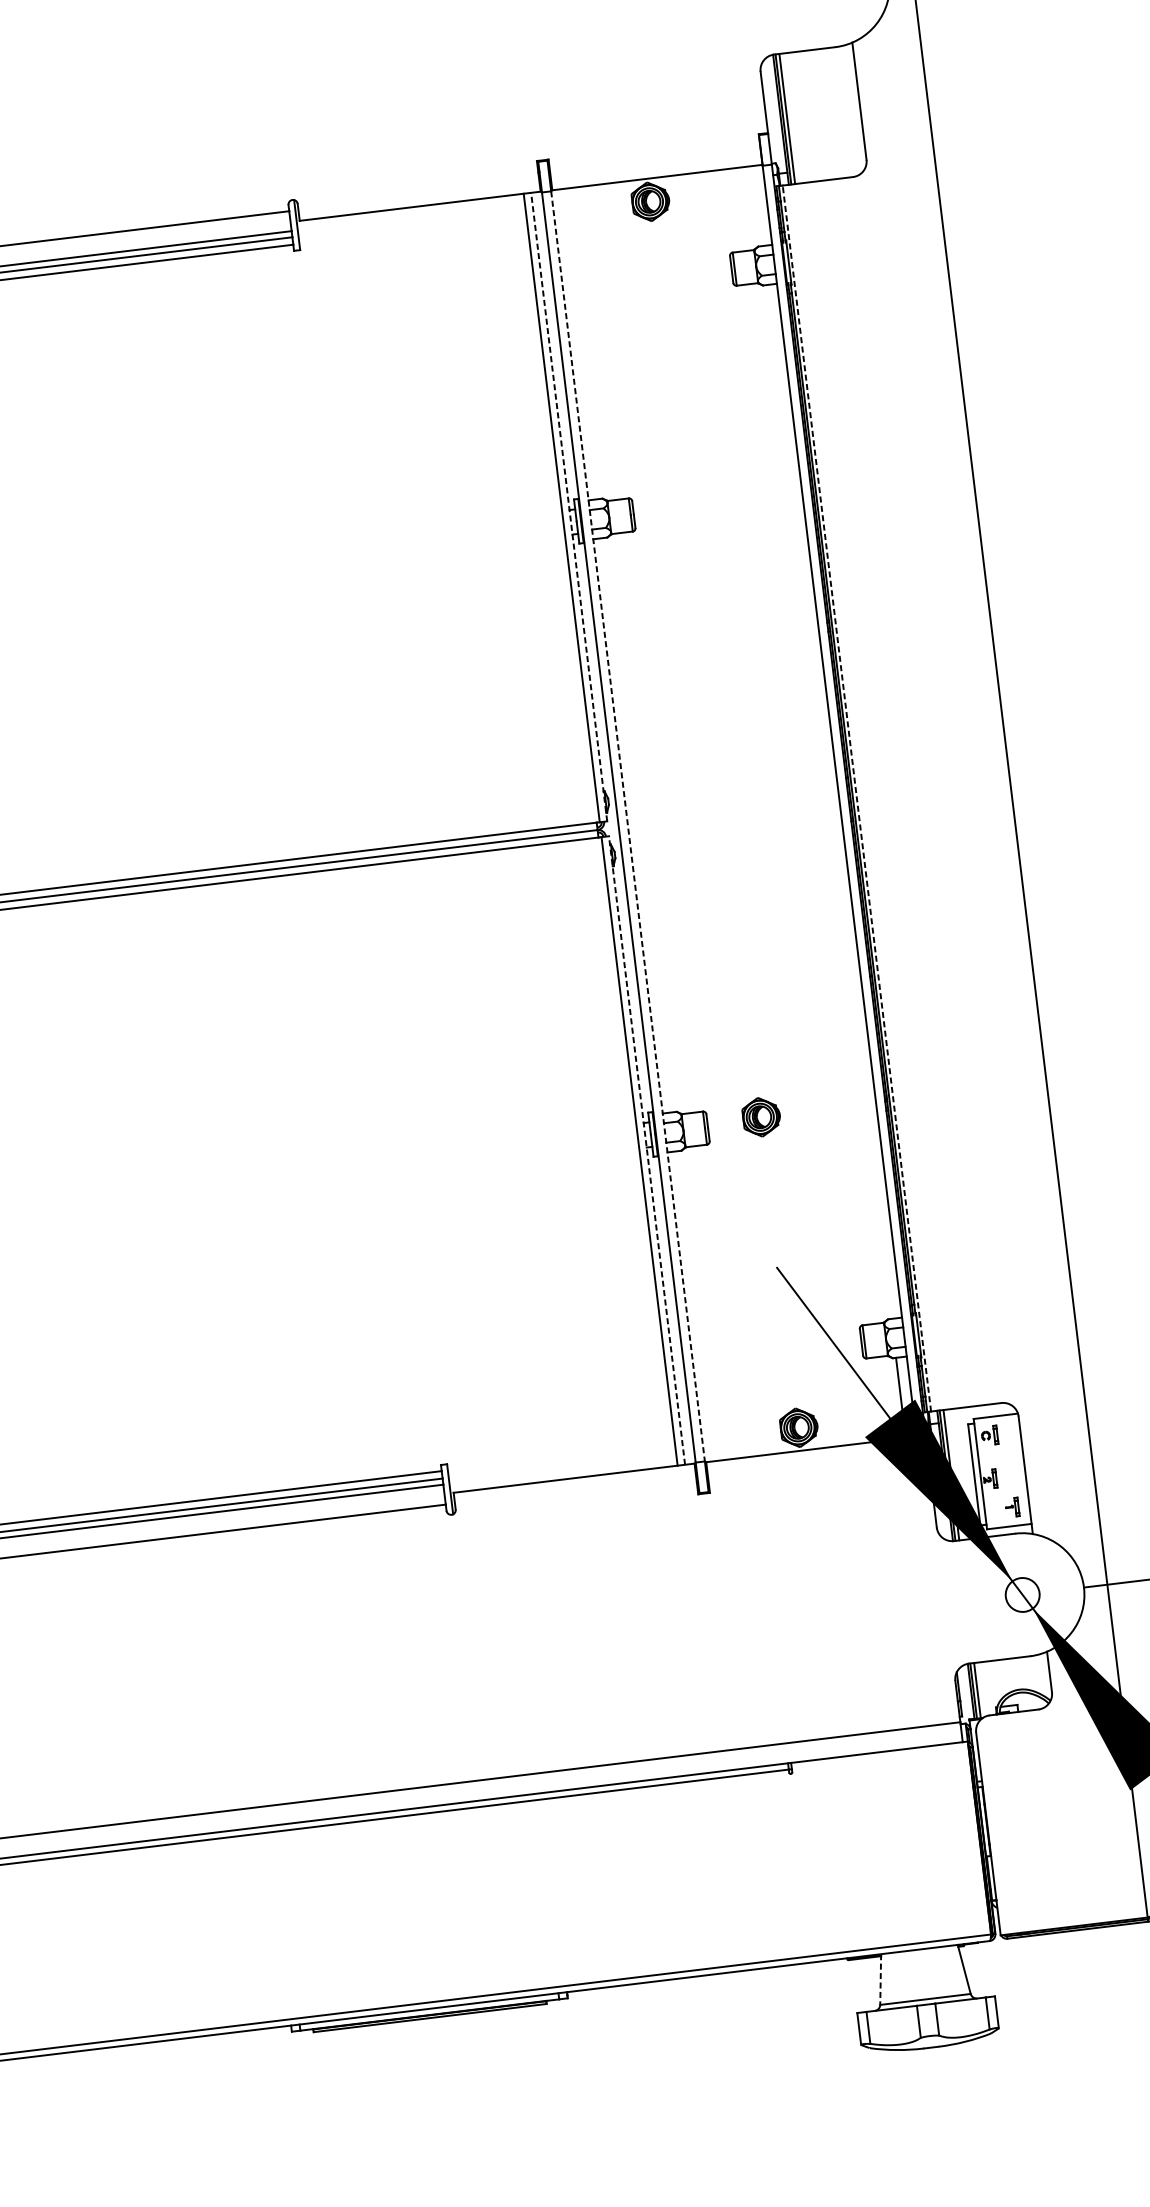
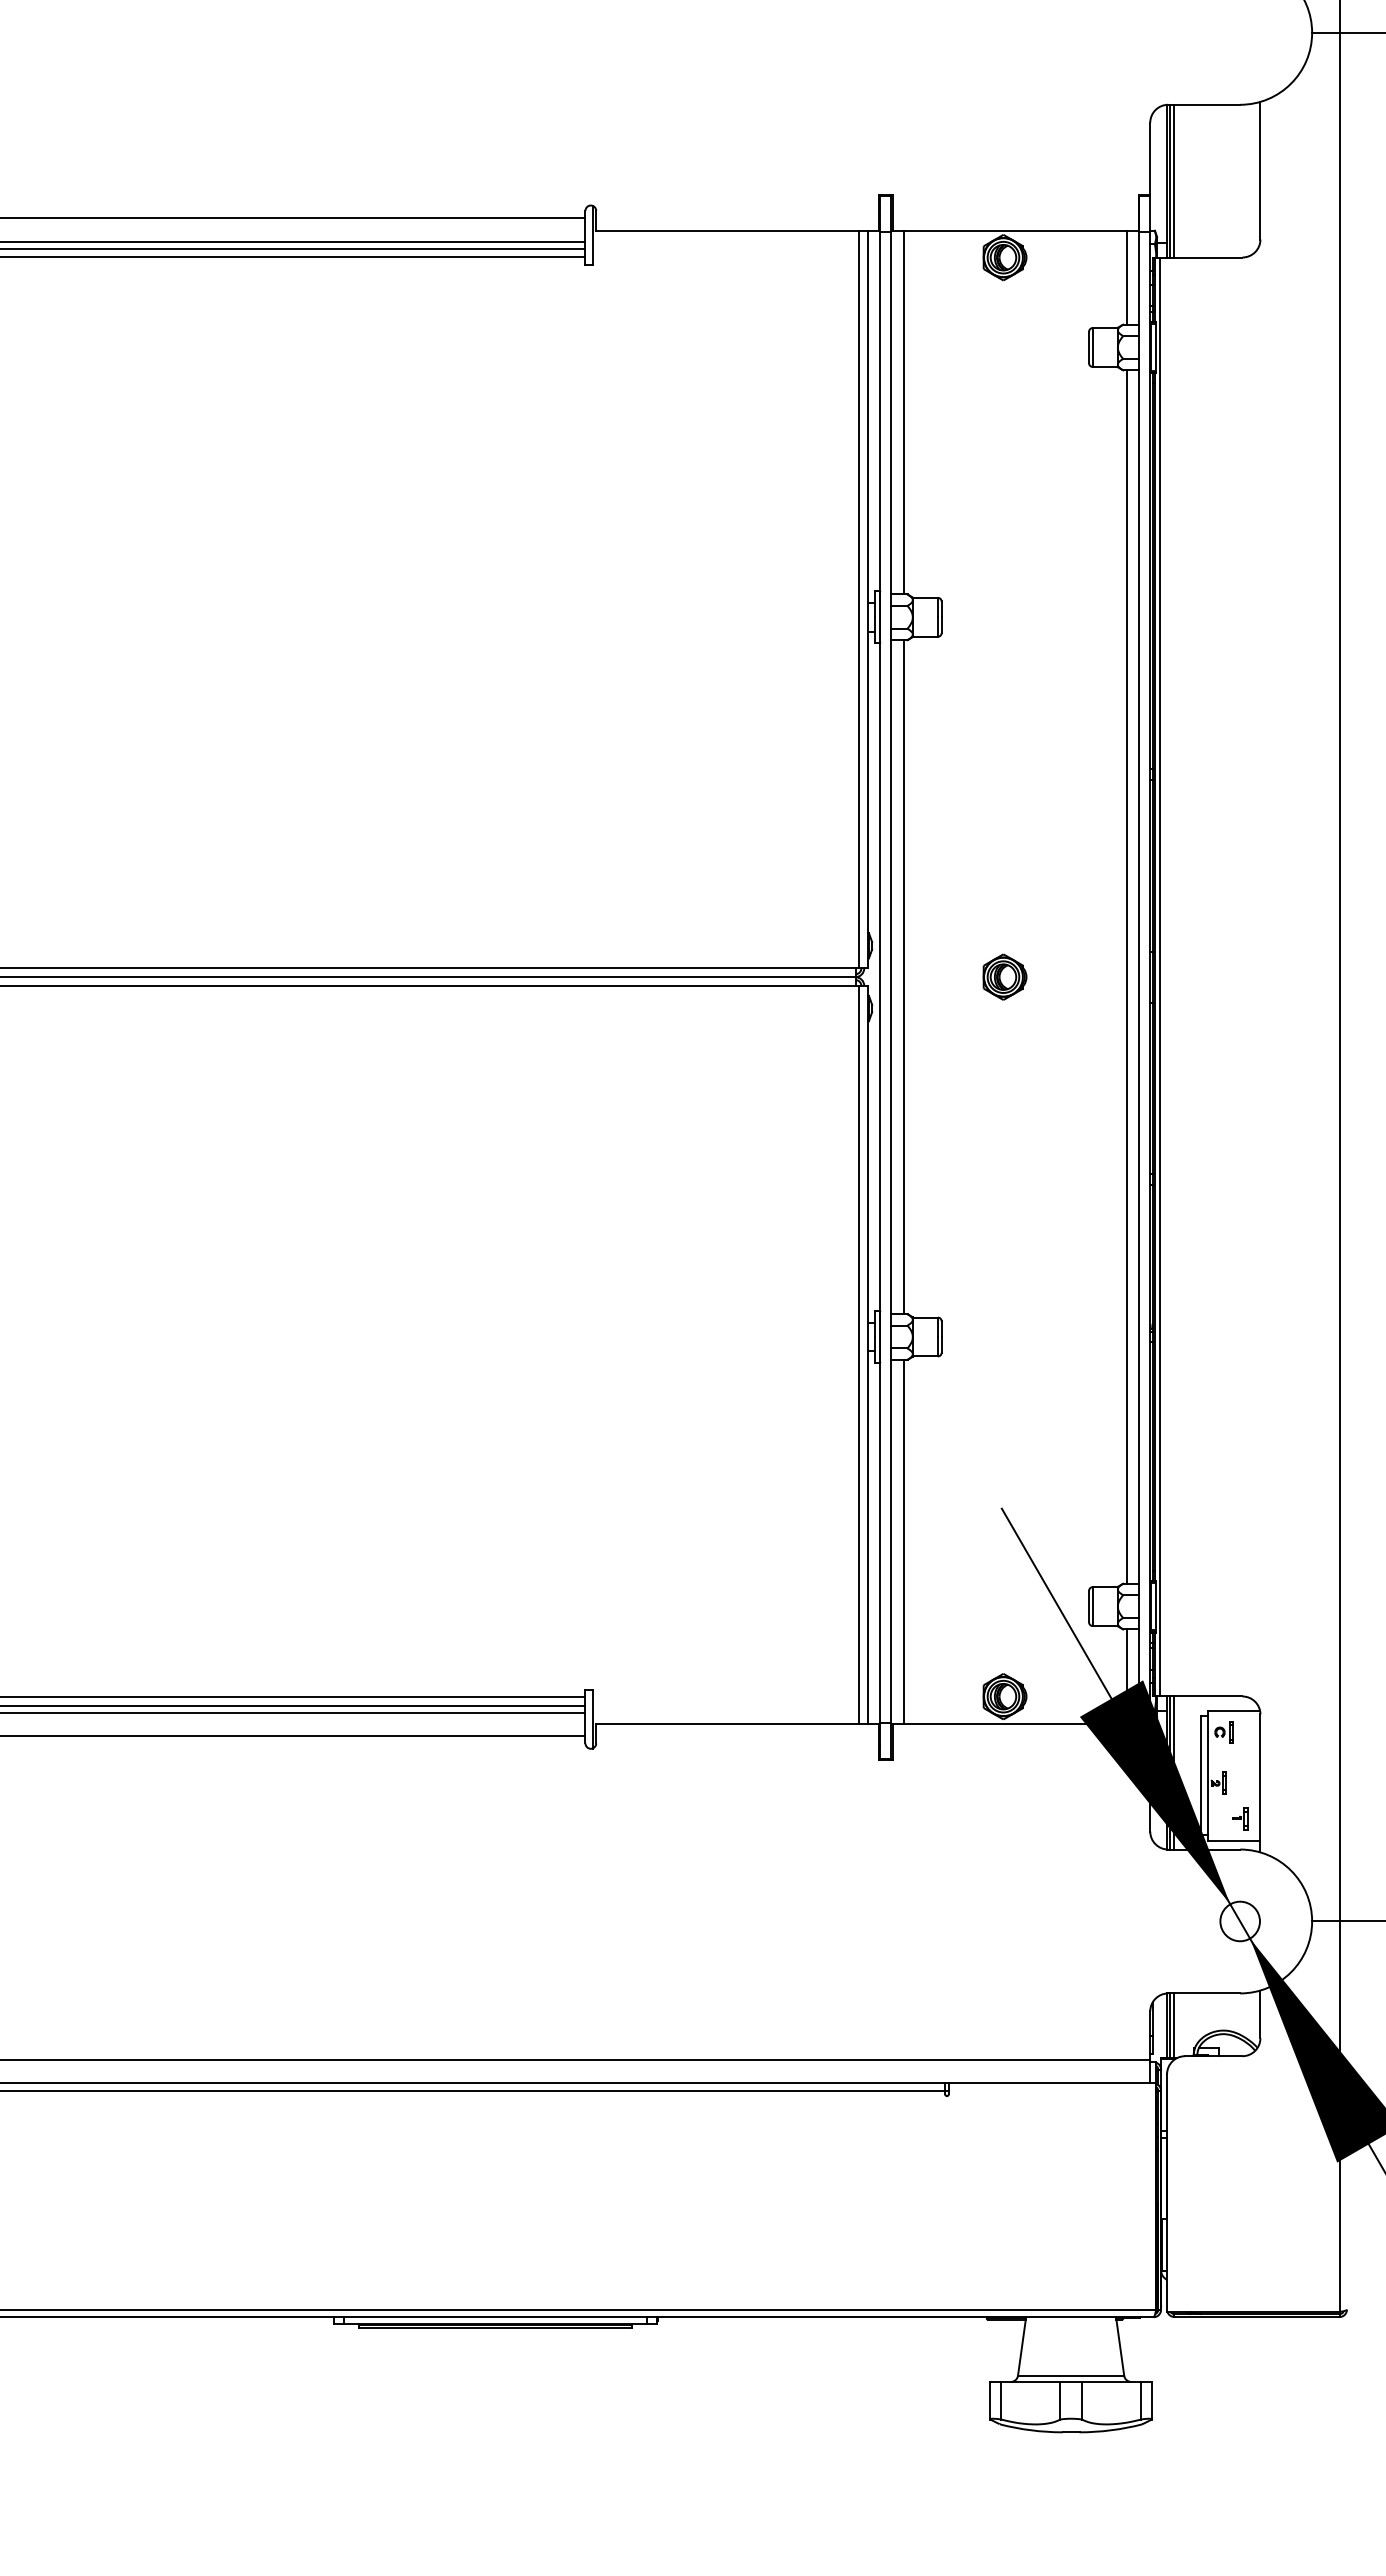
line: (756, 206) -> (1126, 277), added
line: (580, 344) -> (903, 412), added
line: (568, 507) -> (867, 599), dashed -> solid
line: (856, 798) -> (1159, 976), dashed -> solid
line: (828, 801) -> (1126, 976), added
line: (638, 825) -> (903, 977), added
line: (628, 826) -> (891, 977), dashed -> solid
part: (761, 1116) -> (1004, 976), moved
line: (646, 1150) -> (867, 1354), dashed -> solid
line: (696, 1305) -> (903, 1541), added
line: (881, 1979) -> (1022, 2346), dashed -> solid

